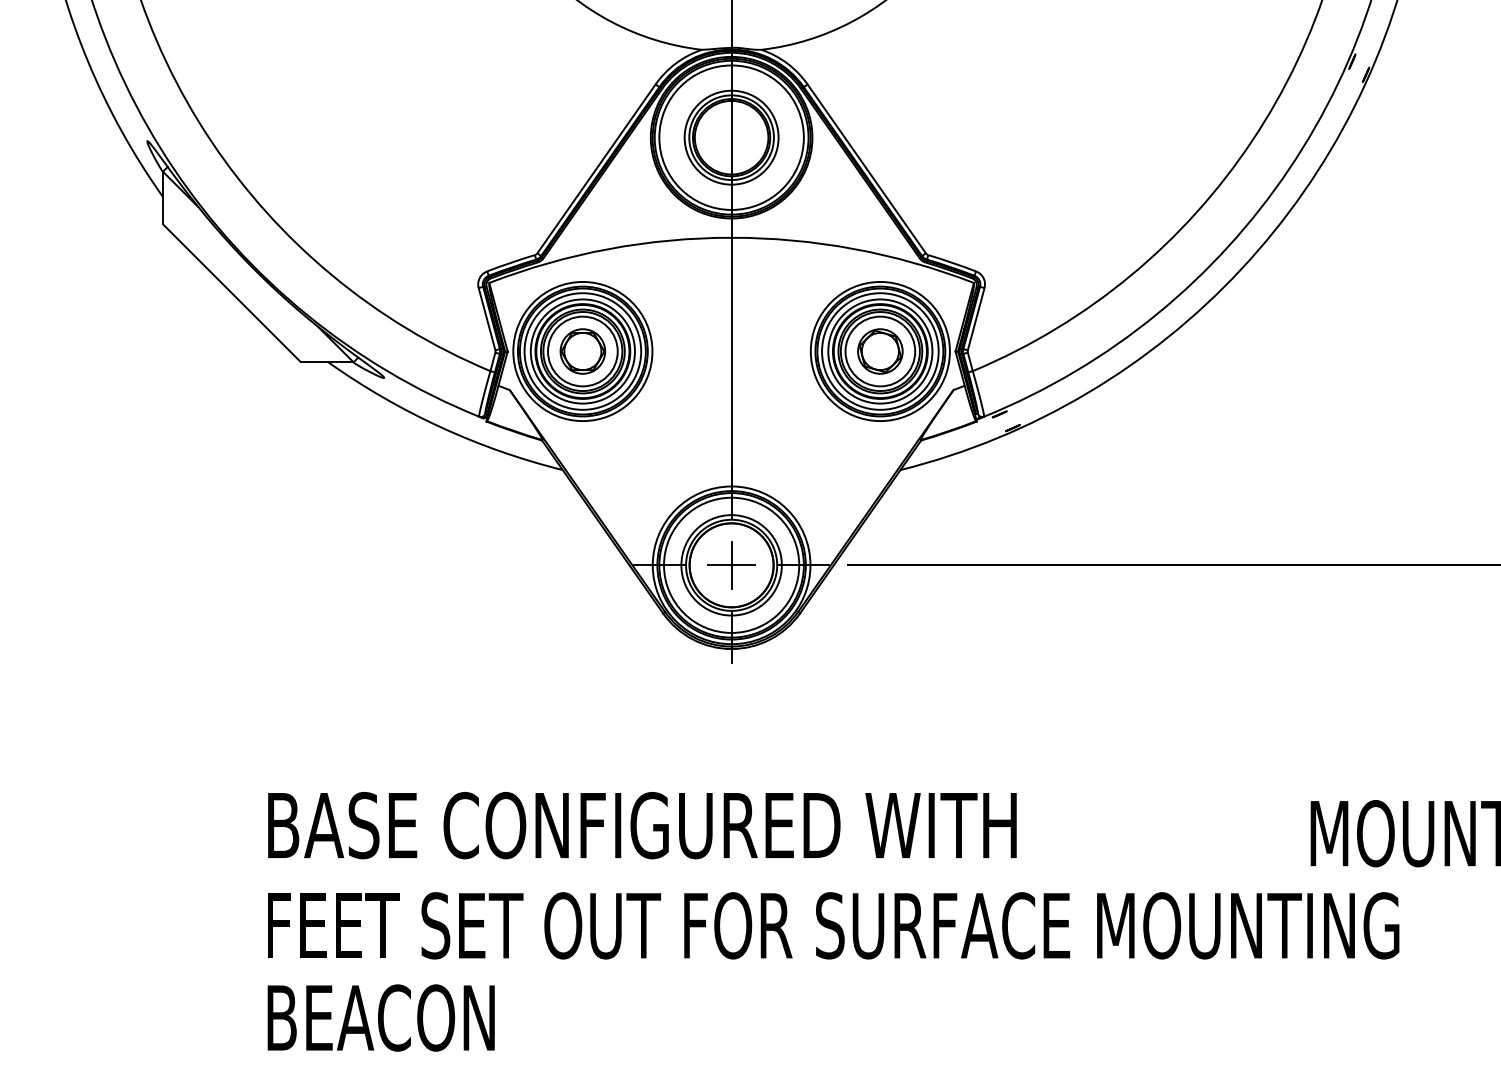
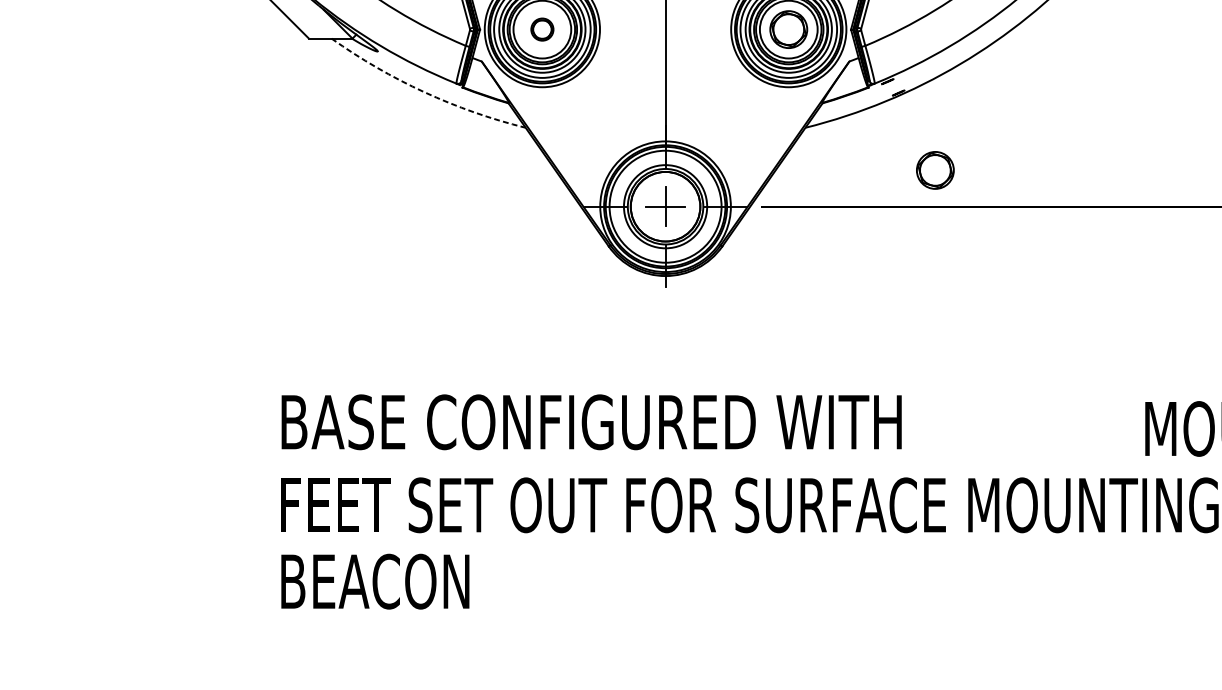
part: (582, 351) -> (542, 29), size x0.6
arc: (440, 427) -> (424, 92), solid -> dashed
part: (1057, 521) -> (935, 170), added

